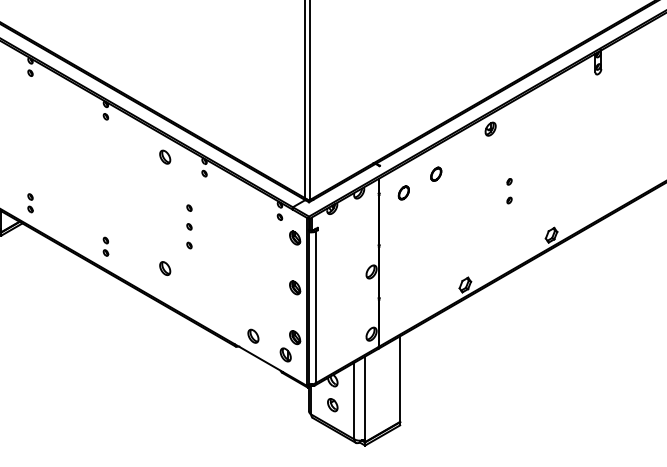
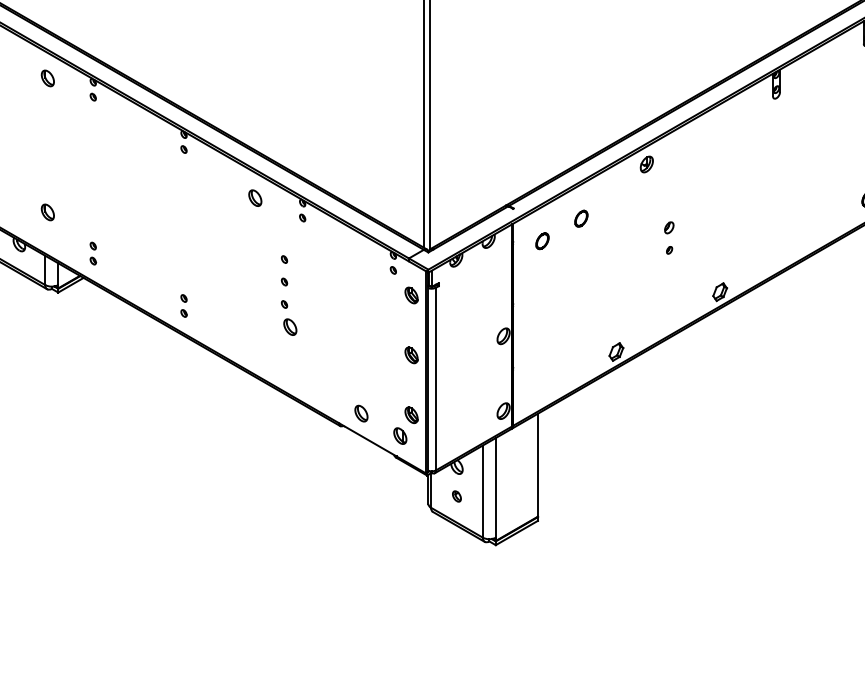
part: (509, 181) -> (669, 227), size x1.6
part: (165, 267) -> (290, 326), moved
part: (332, 405) -> (456, 496), size x0.7

